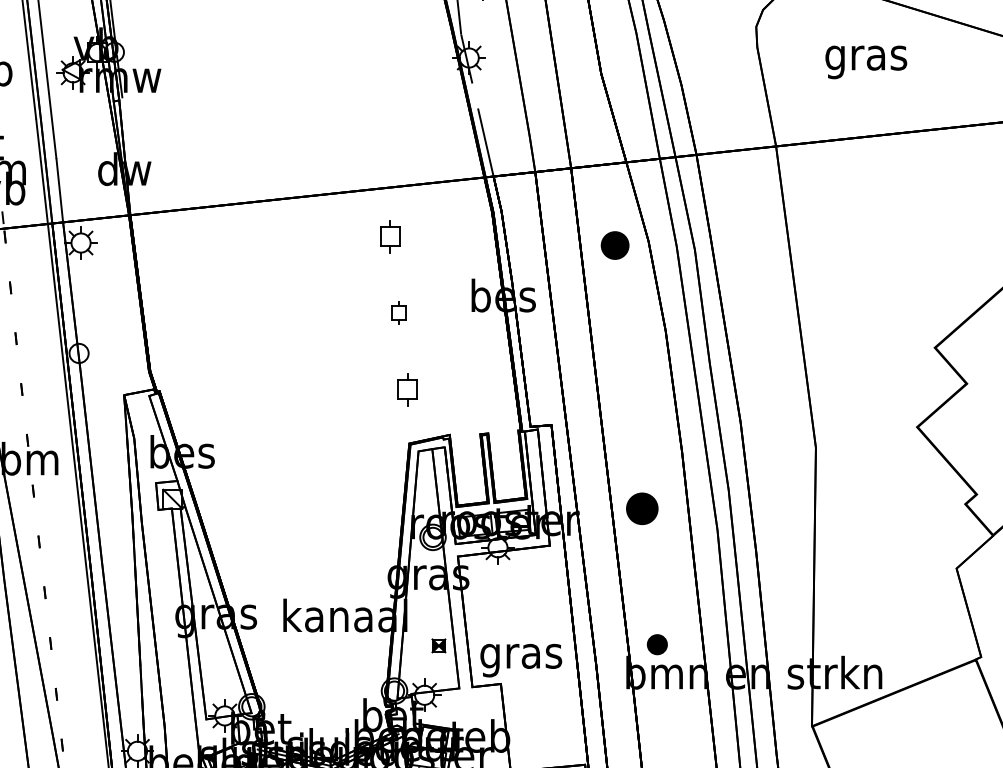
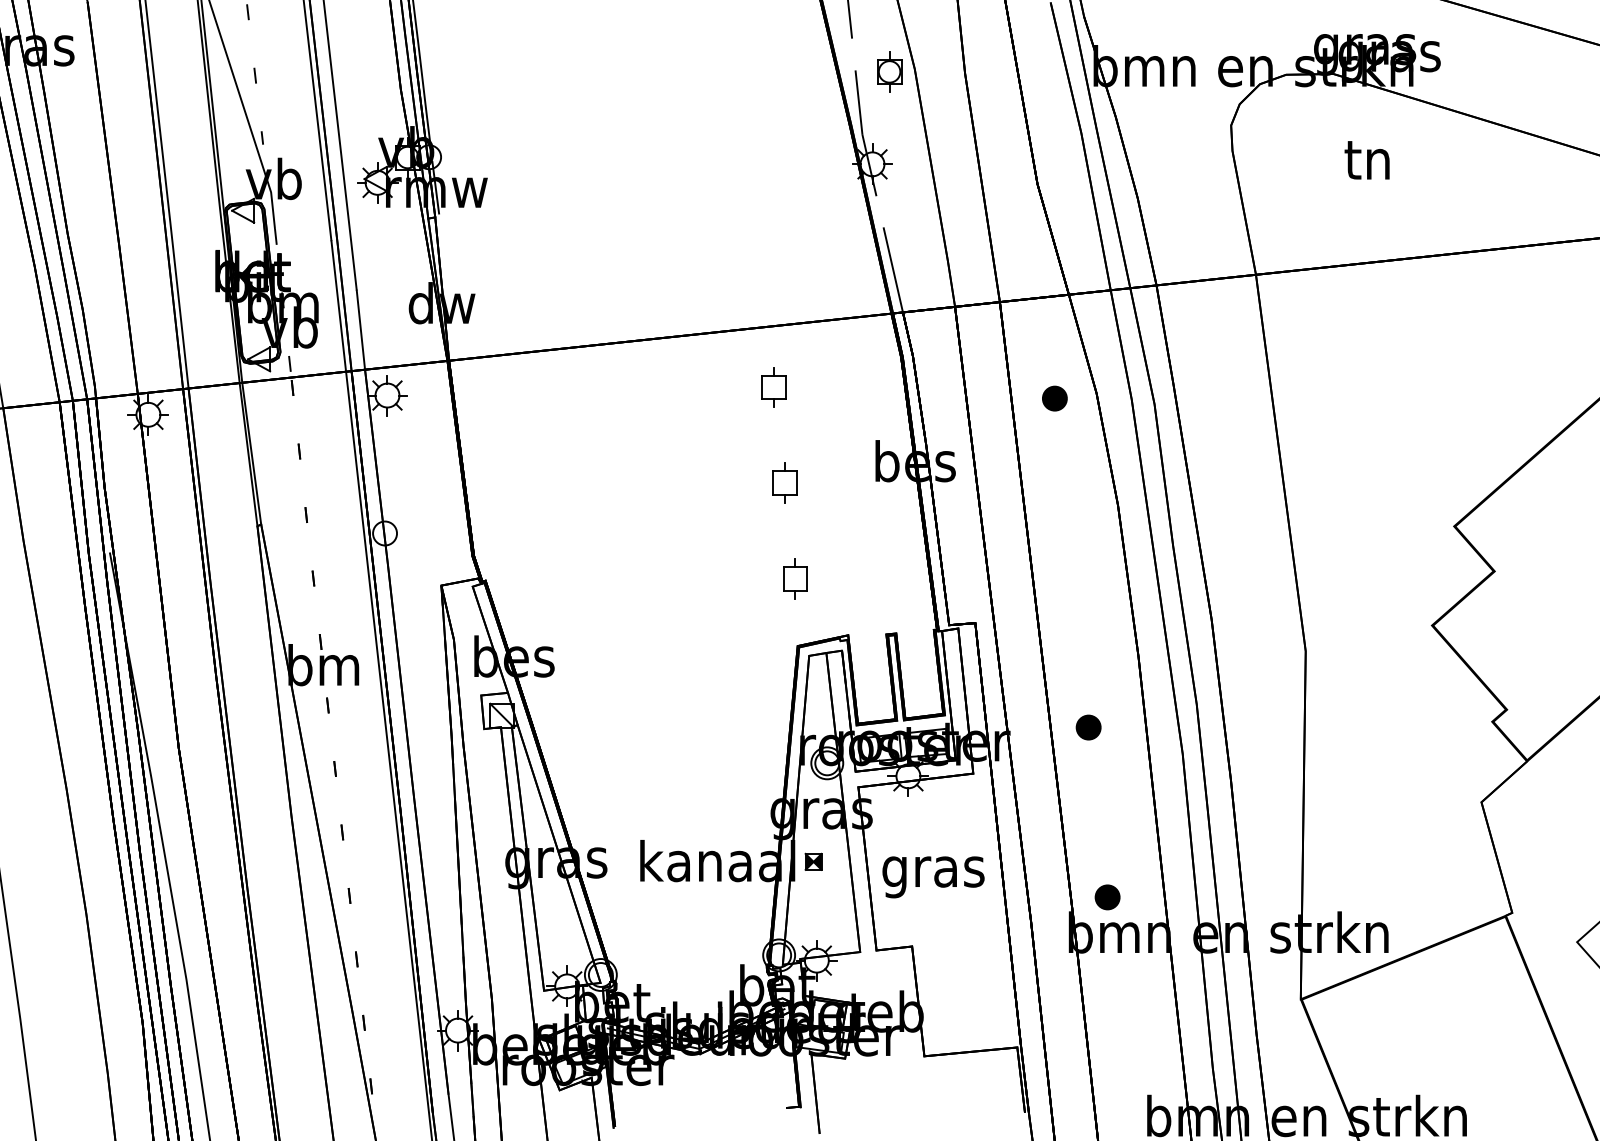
text: (866, 58) -> (1368, 165), gras -> tn
part: (614, 245) -> (1054, 398), size x0.71
part: (398, 312) -> (784, 482), size x1.43
part: (642, 508) -> (1088, 727), size x0.62
part: (438, 645) -> (813, 861), moved
text: (521, 660) -> (933, 877), moved

